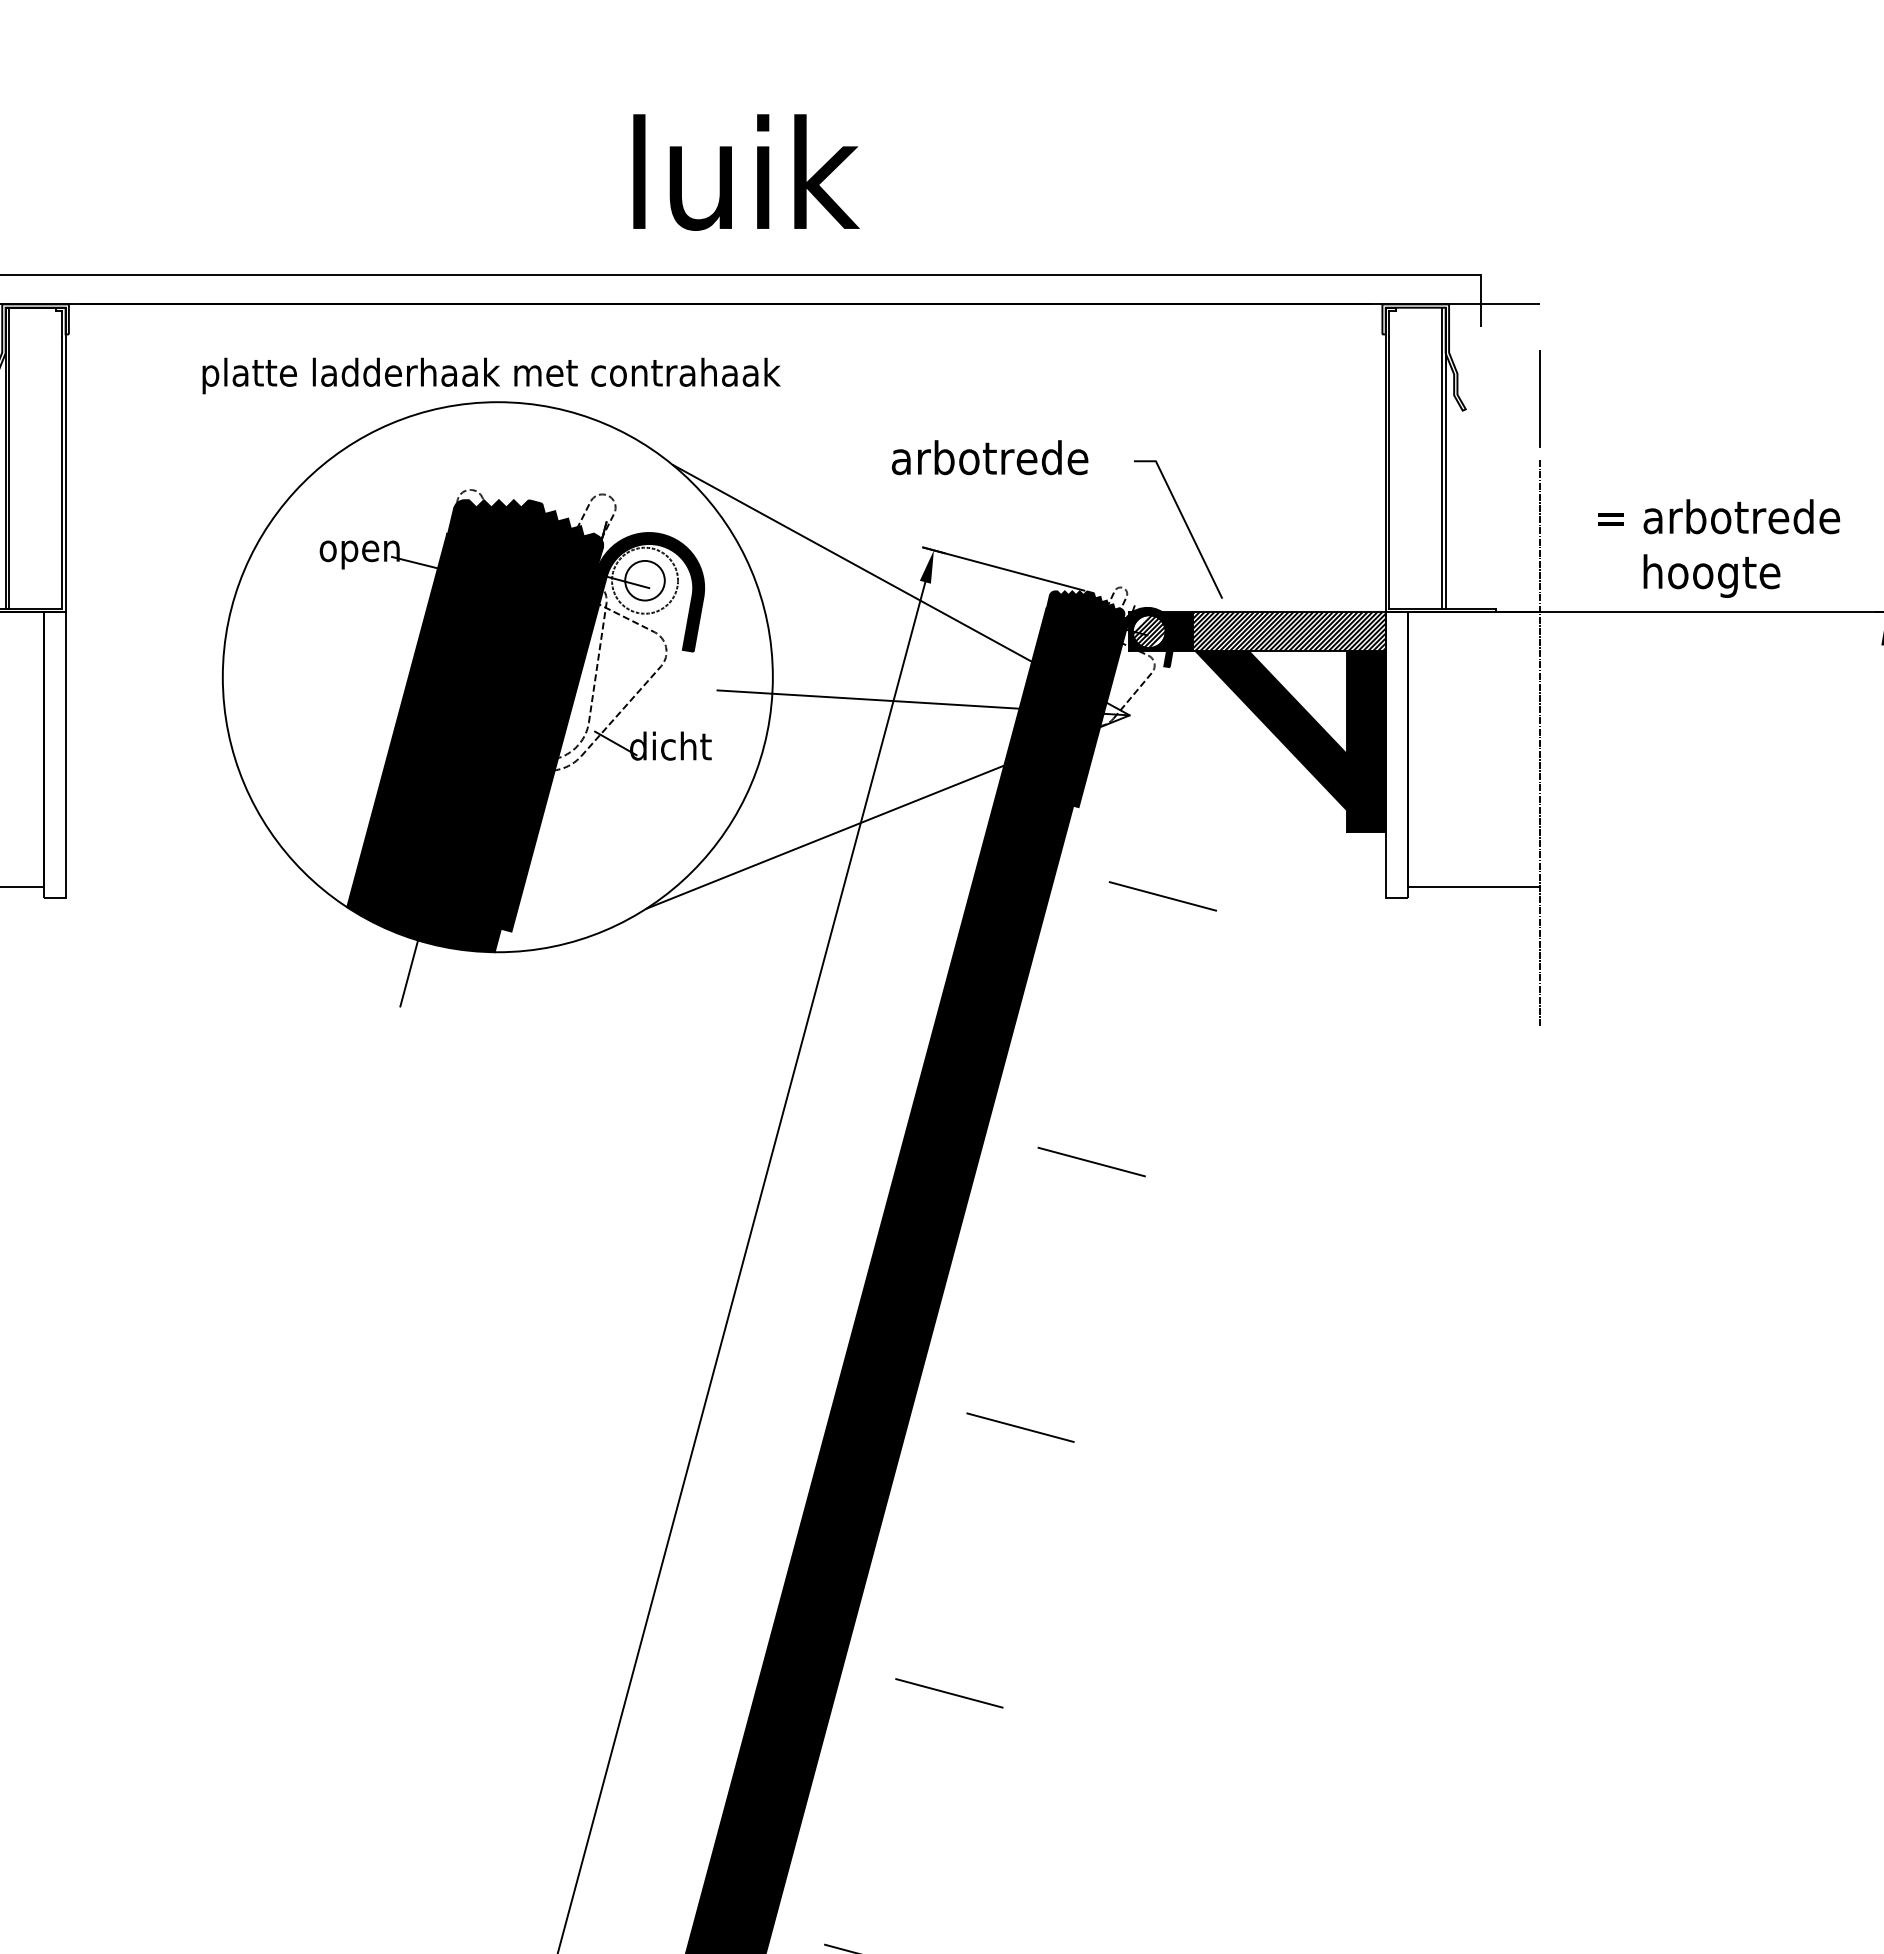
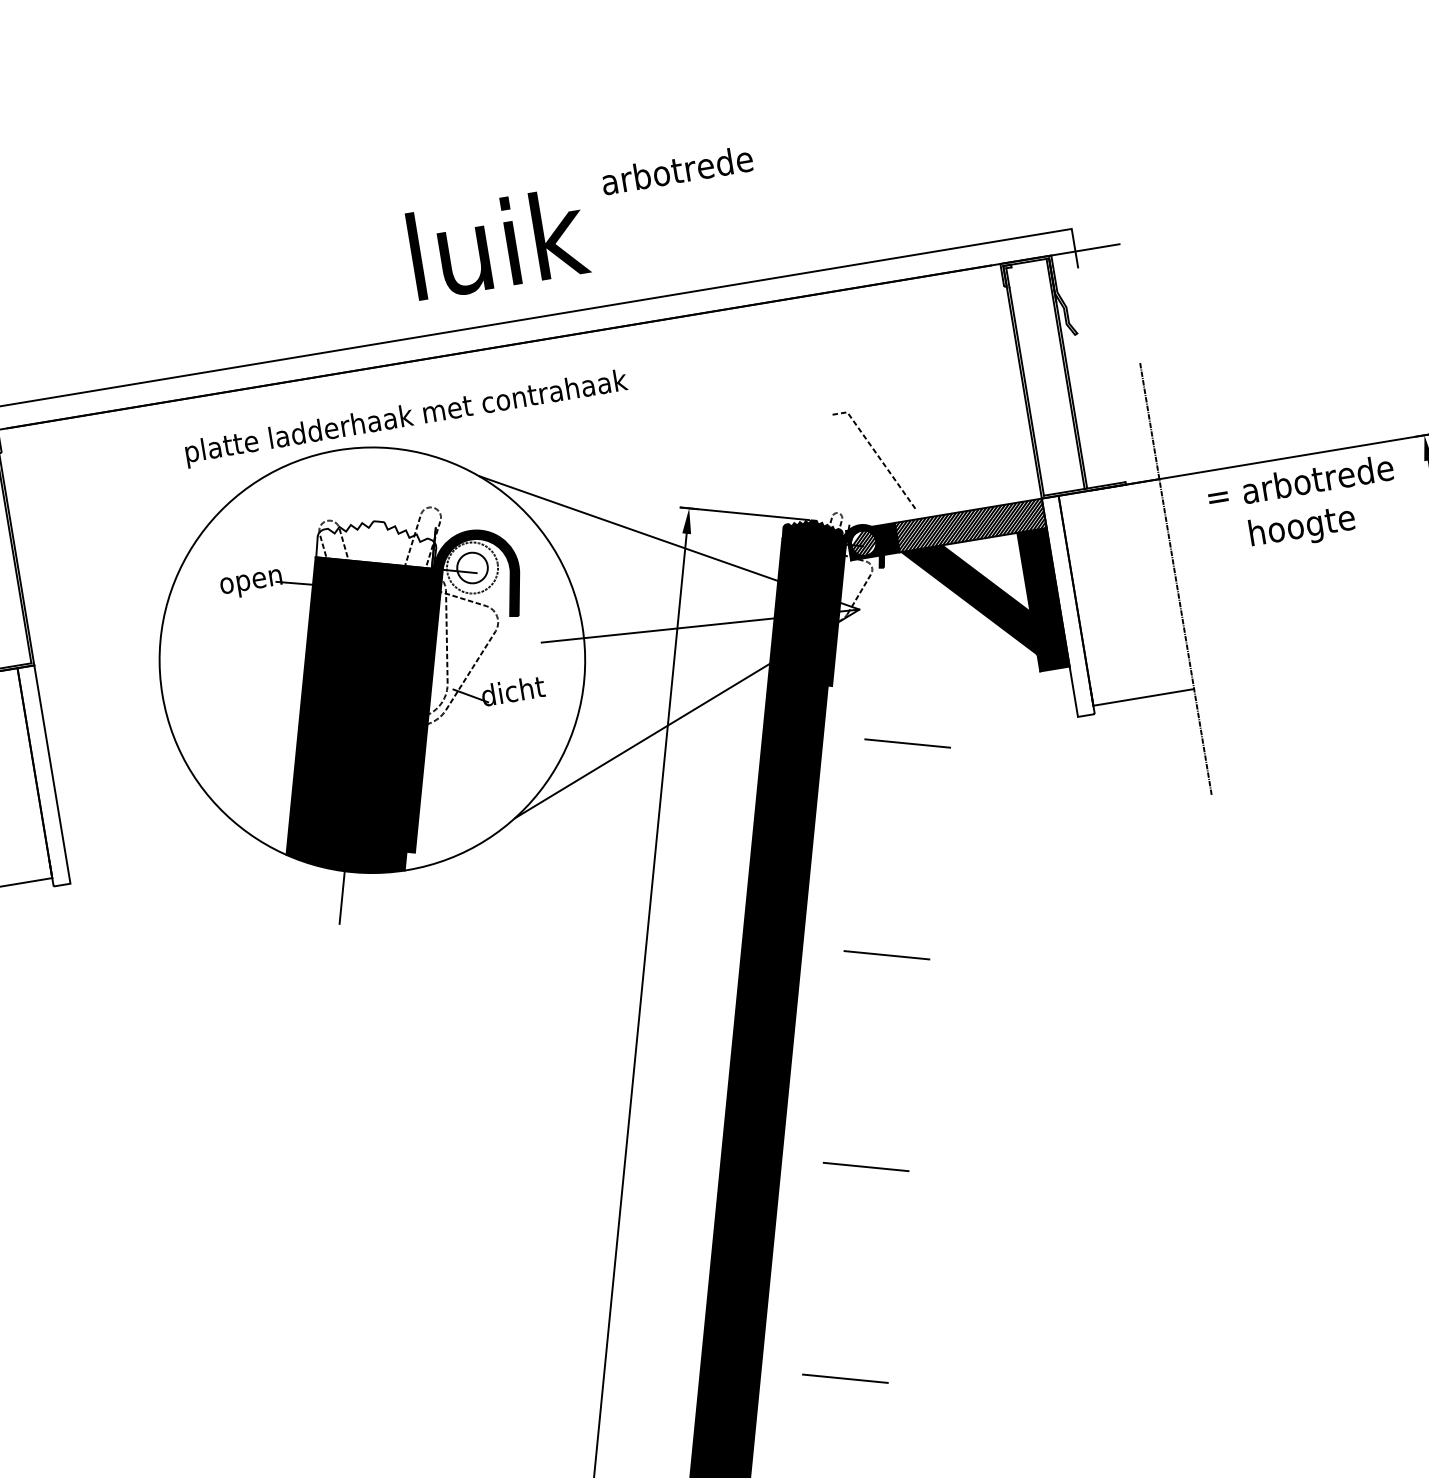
text: (491, 375) -> (406, 418), moved
line: (1539, 399) -> (1132, 316), removed
text: (989, 457) -> (676, 170), moved
line: (1183, 518) -> (875, 452), solid -> dashed
fill: (525, 536) -> (375, 549), removed
text: (1719, 548) -> (1304, 506), moved

